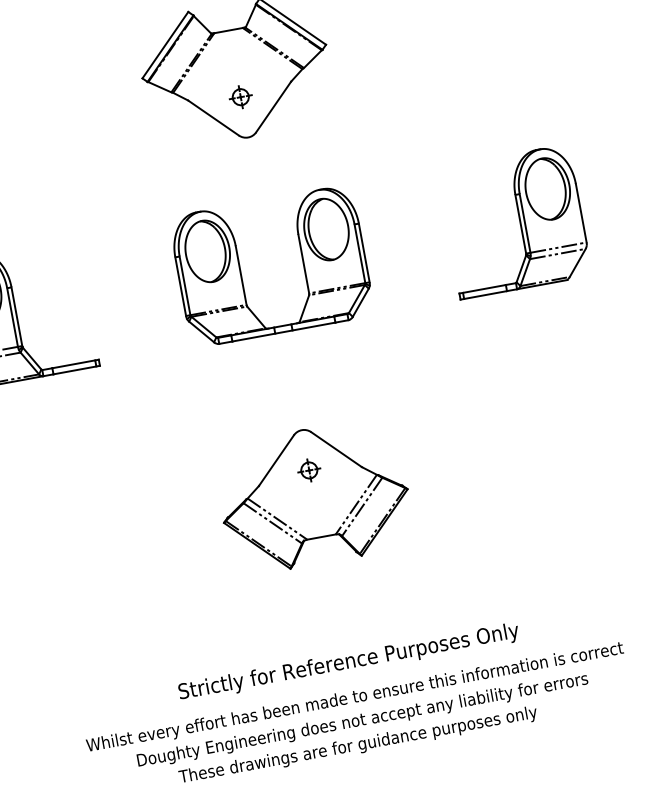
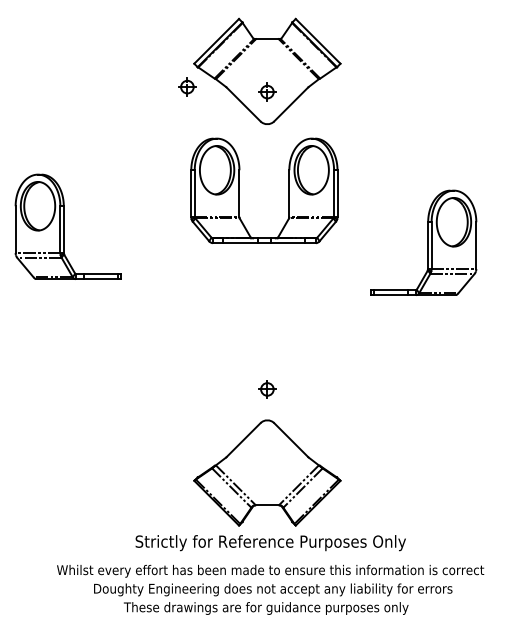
part: (139, 108) -> (187, 86), added
part: (514, 221) -> (423, 242), moved
part: (302, 260) -> (288, 190), moved
part: (314, 495) -> (267, 472), moved

